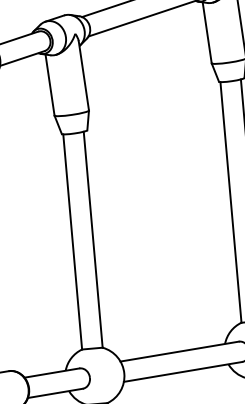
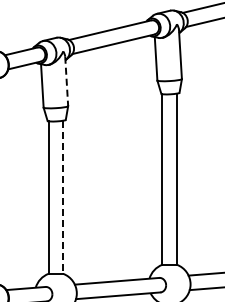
line: (83, 75) -> (66, 81), solid -> dashed
line: (93, 239) -> (63, 197), solid -> dashed

